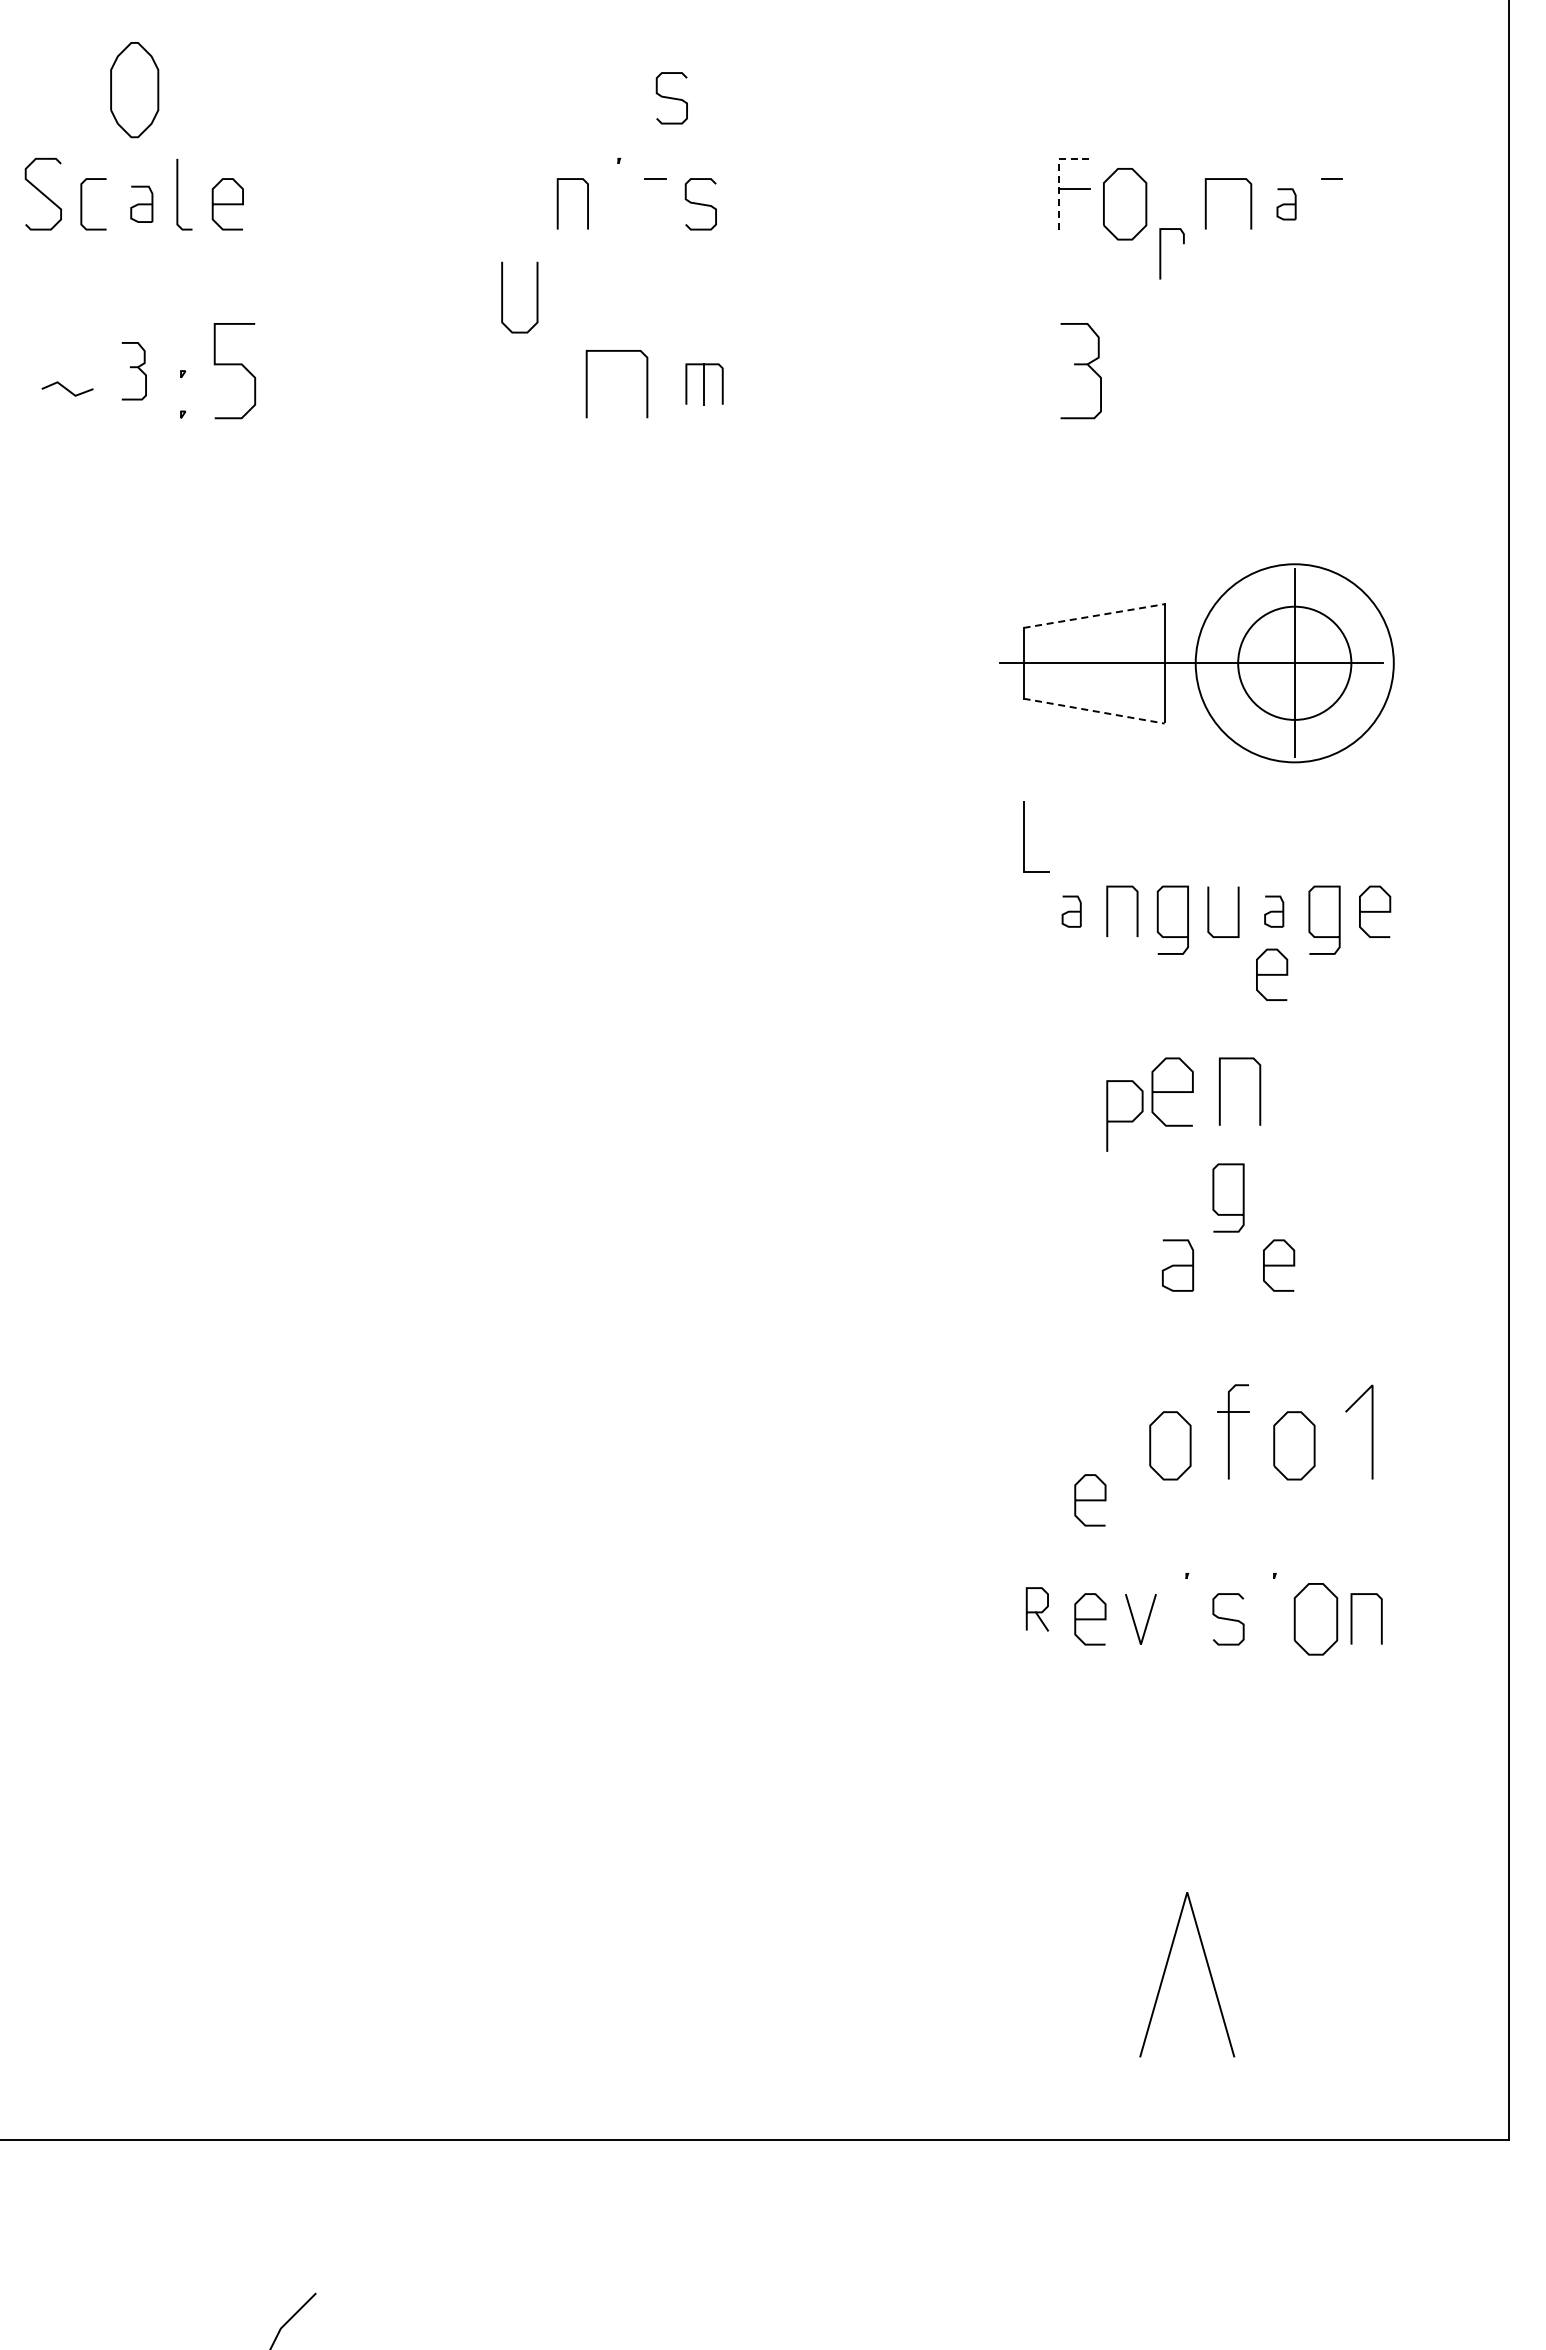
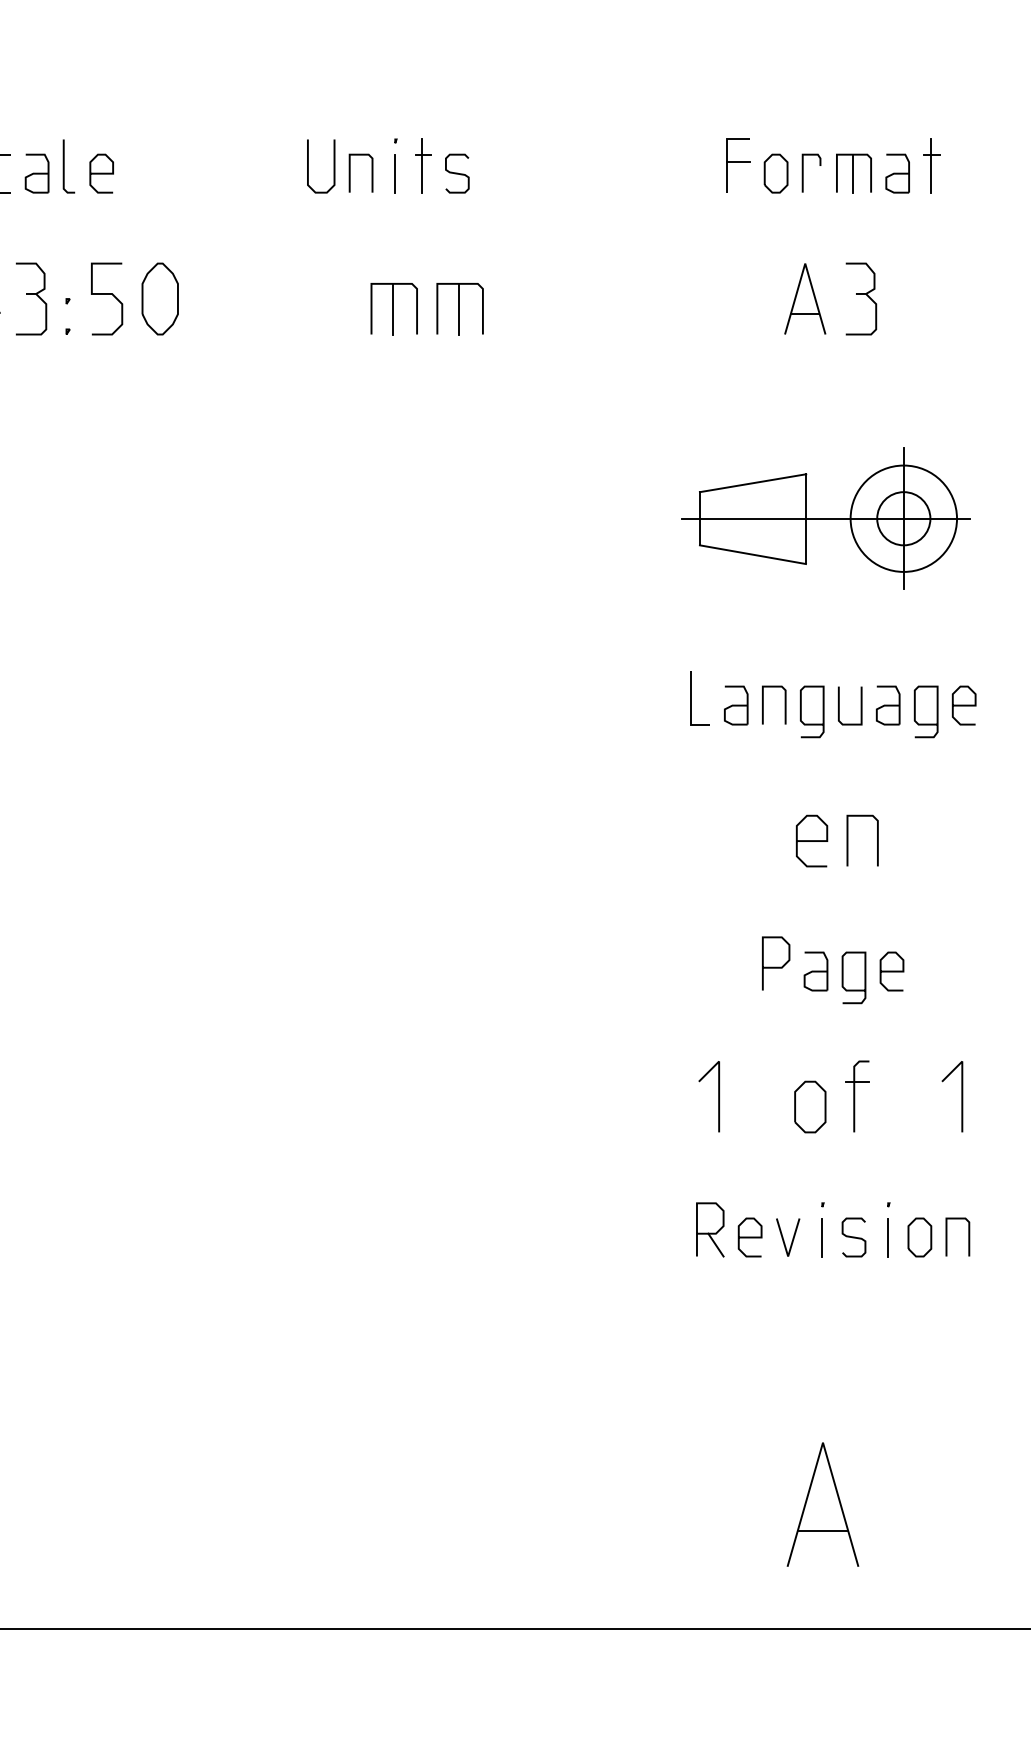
part: (134, 90) -> (160, 299), moved
curve: (671, 98) -> (435, 94), removed
line: (1059, 177) -> (726, 153), dashed -> solid
line: (653, 193) -> (421, 165), added
line: (1330, 193) -> (930, 165), added
part: (141, 204) -> (36, 173), size x1.43
line: (618, 204) -> (395, 173), added
part: (1124, 204) -> (775, 173), size x0.71
line: (1227, 204) -> (853, 173), added
part: (1286, 204) -> (897, 173), size x1.67
line: (1161, 253) -> (803, 173), moved
curve: (502, 297) -> (308, 166), moved
part: (1163, 370) -> (805, 298), added
part: (133, 371) -> (30, 299), size x1.67
part: (1080, 371) -> (860, 299), moved
line: (615, 384) -> (393, 309), added
part: (704, 384) -> (460, 309), size x1.67
line: (1094, 616) -> (753, 483), dashed -> solid
circle: (1294, 662) -> (903, 518), size x0.62
circle: (1294, 663) -> (903, 518), size x0.71
line: (1094, 711) -> (753, 554), dashed -> solid
line: (1024, 836) -> (690, 697), moved
part: (1071, 911) -> (735, 705), size x1.67
part: (1274, 911) -> (888, 705), size x1.67
curve: (1272, 974) -> (887, 752), removed
curve: (1124, 1120) -> (775, 966), moved
curve: (1214, 1197) -> (843, 977), moved
line: (1048, 1431) -> (718, 1096), added
part: (1294, 1445) -> (903, 1106), removed
curve: (1090, 1500) -> (750, 1148), removed
part: (1037, 1609) -> (710, 1230), size x1.67
line: (1186, 1619) -> (822, 1237), added
line: (1274, 1619) -> (888, 1237), added
part: (1316, 1619) -> (920, 1237), size x0.71
line: (1186, 2010) -> (822, 1531), added

